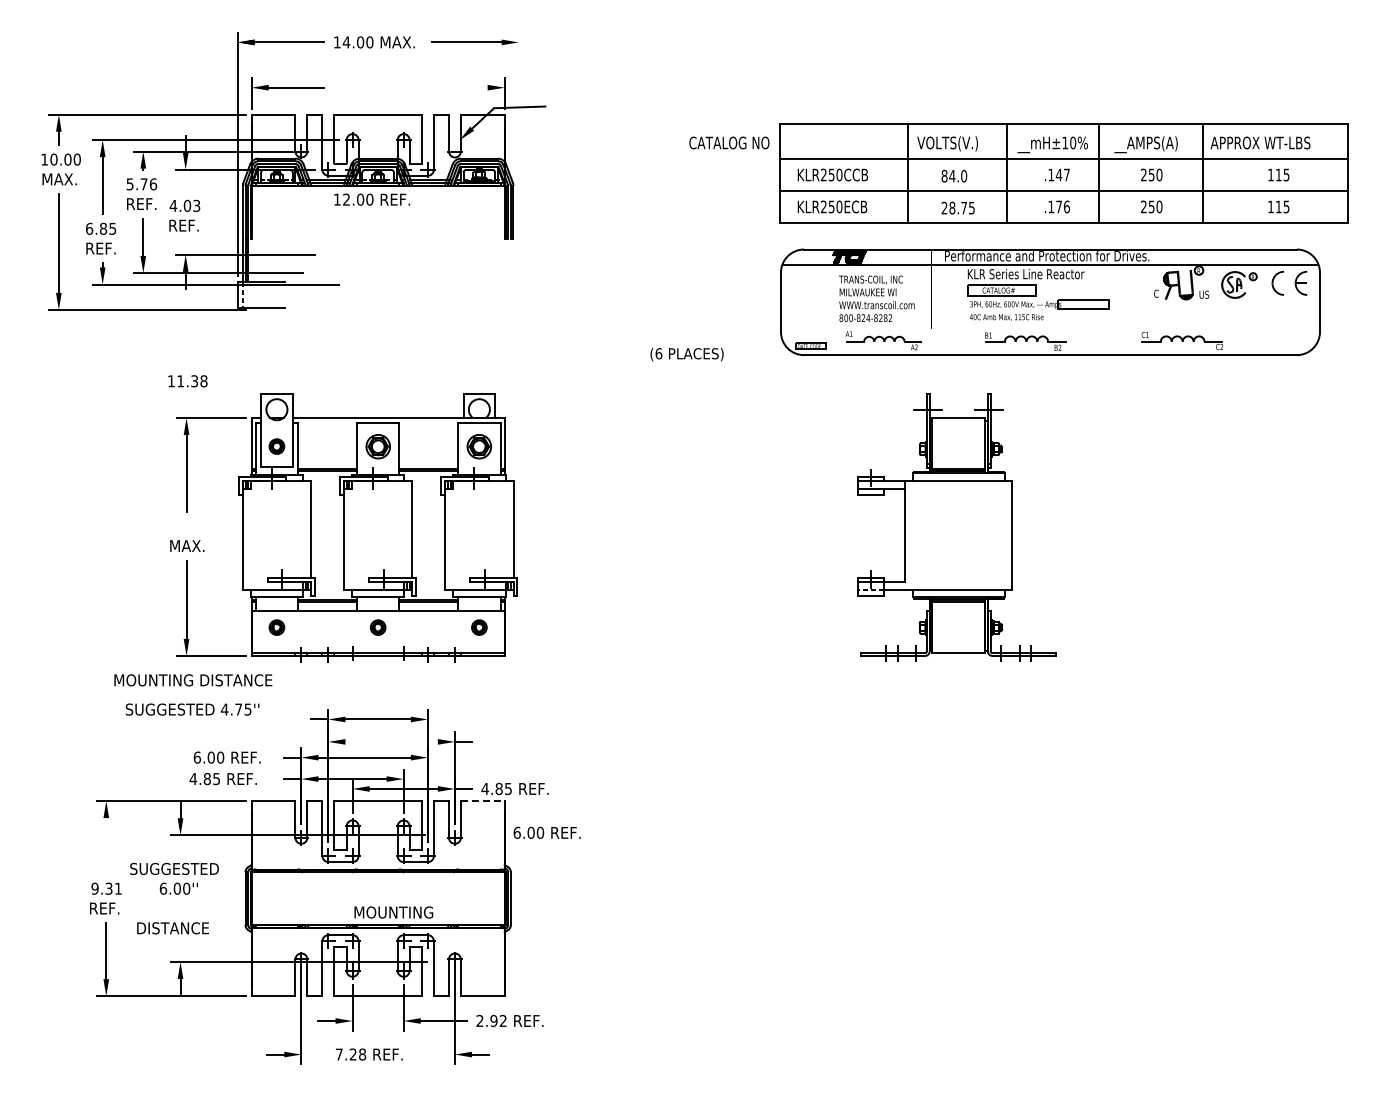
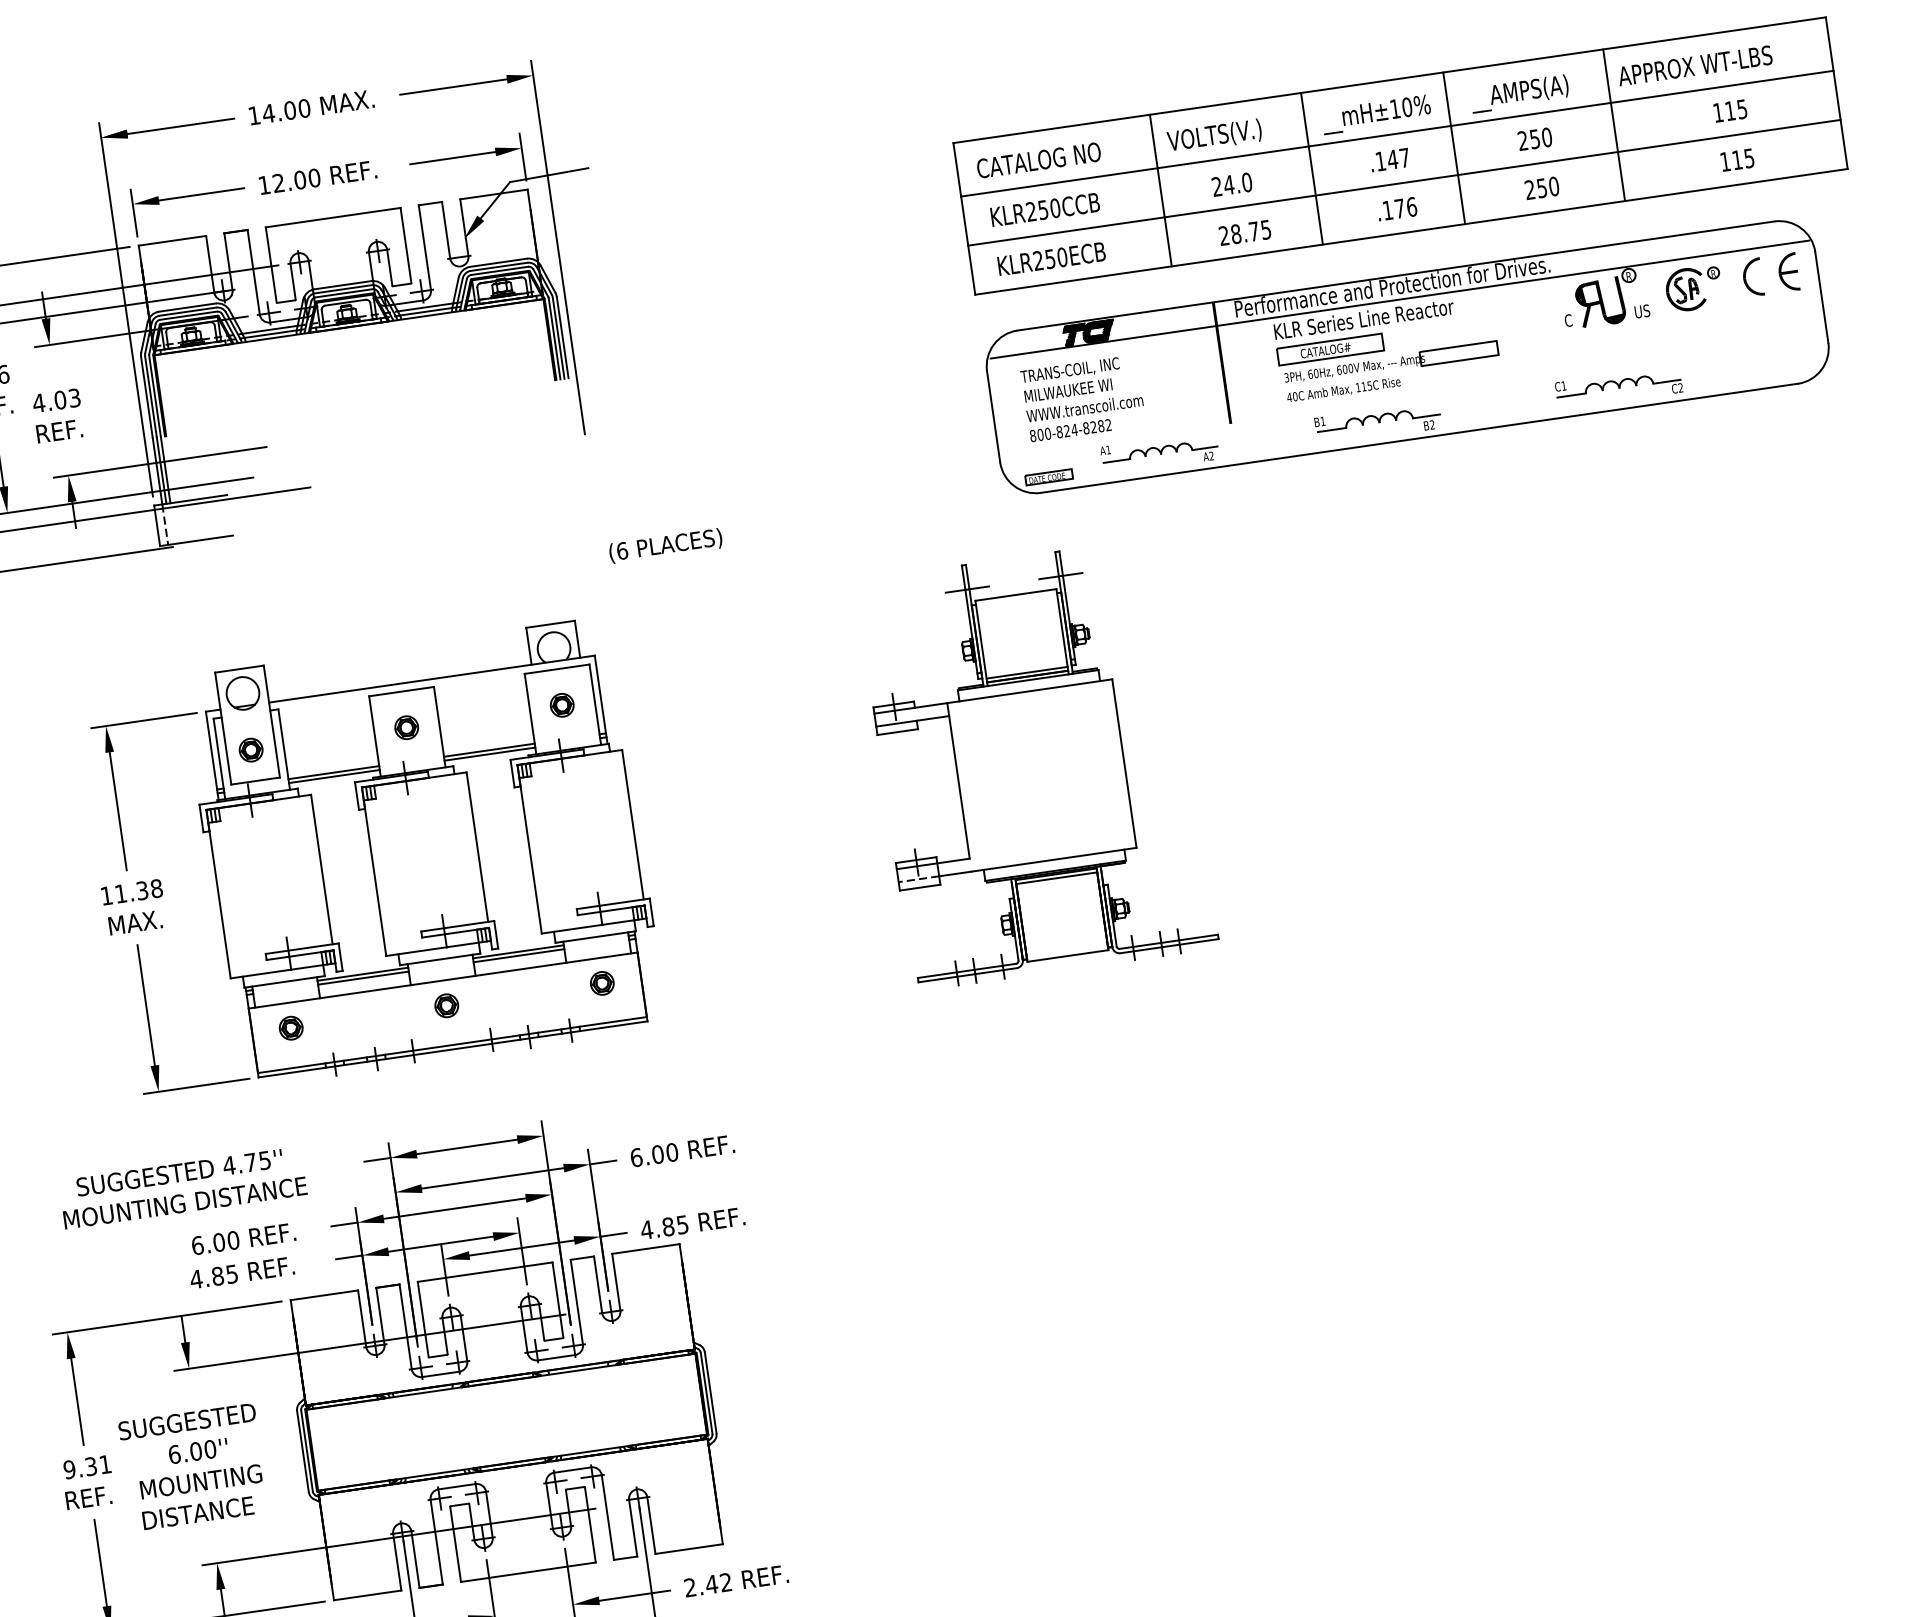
line: (459, 87) -> (452, 157), added
text: (729, 142) -> (1038, 159), moved
line: (518, 153) -> (557, 246), added
text: (944, 176) -> (1217, 187), 84.0 -> 24.0
text: (372, 199) -> (318, 177), moved
text: (876, 298) -> (1082, 397), moved
text: (686, 354) -> (664, 546), moved
text: (187, 381) -> (131, 892), moved
part: (377, 446) -> (405, 727), size x0.62
part: (479, 446) -> (562, 705), size x0.62
part: (956, 527) -> (1036, 763), moved
text: (193, 680) -> (185, 1203), moved
line: (391, 741) -> (492, 1177), added
line: (482, 800) -> (645, 1248), dashed -> solid
text: (546, 832) -> (681, 1150), moved
line: (106, 846) -> (77, 1402), added
text: (393, 912) -> (200, 1481), moved
text: (493, 1020) -> (710, 1583), 2.92 -> 2.42

